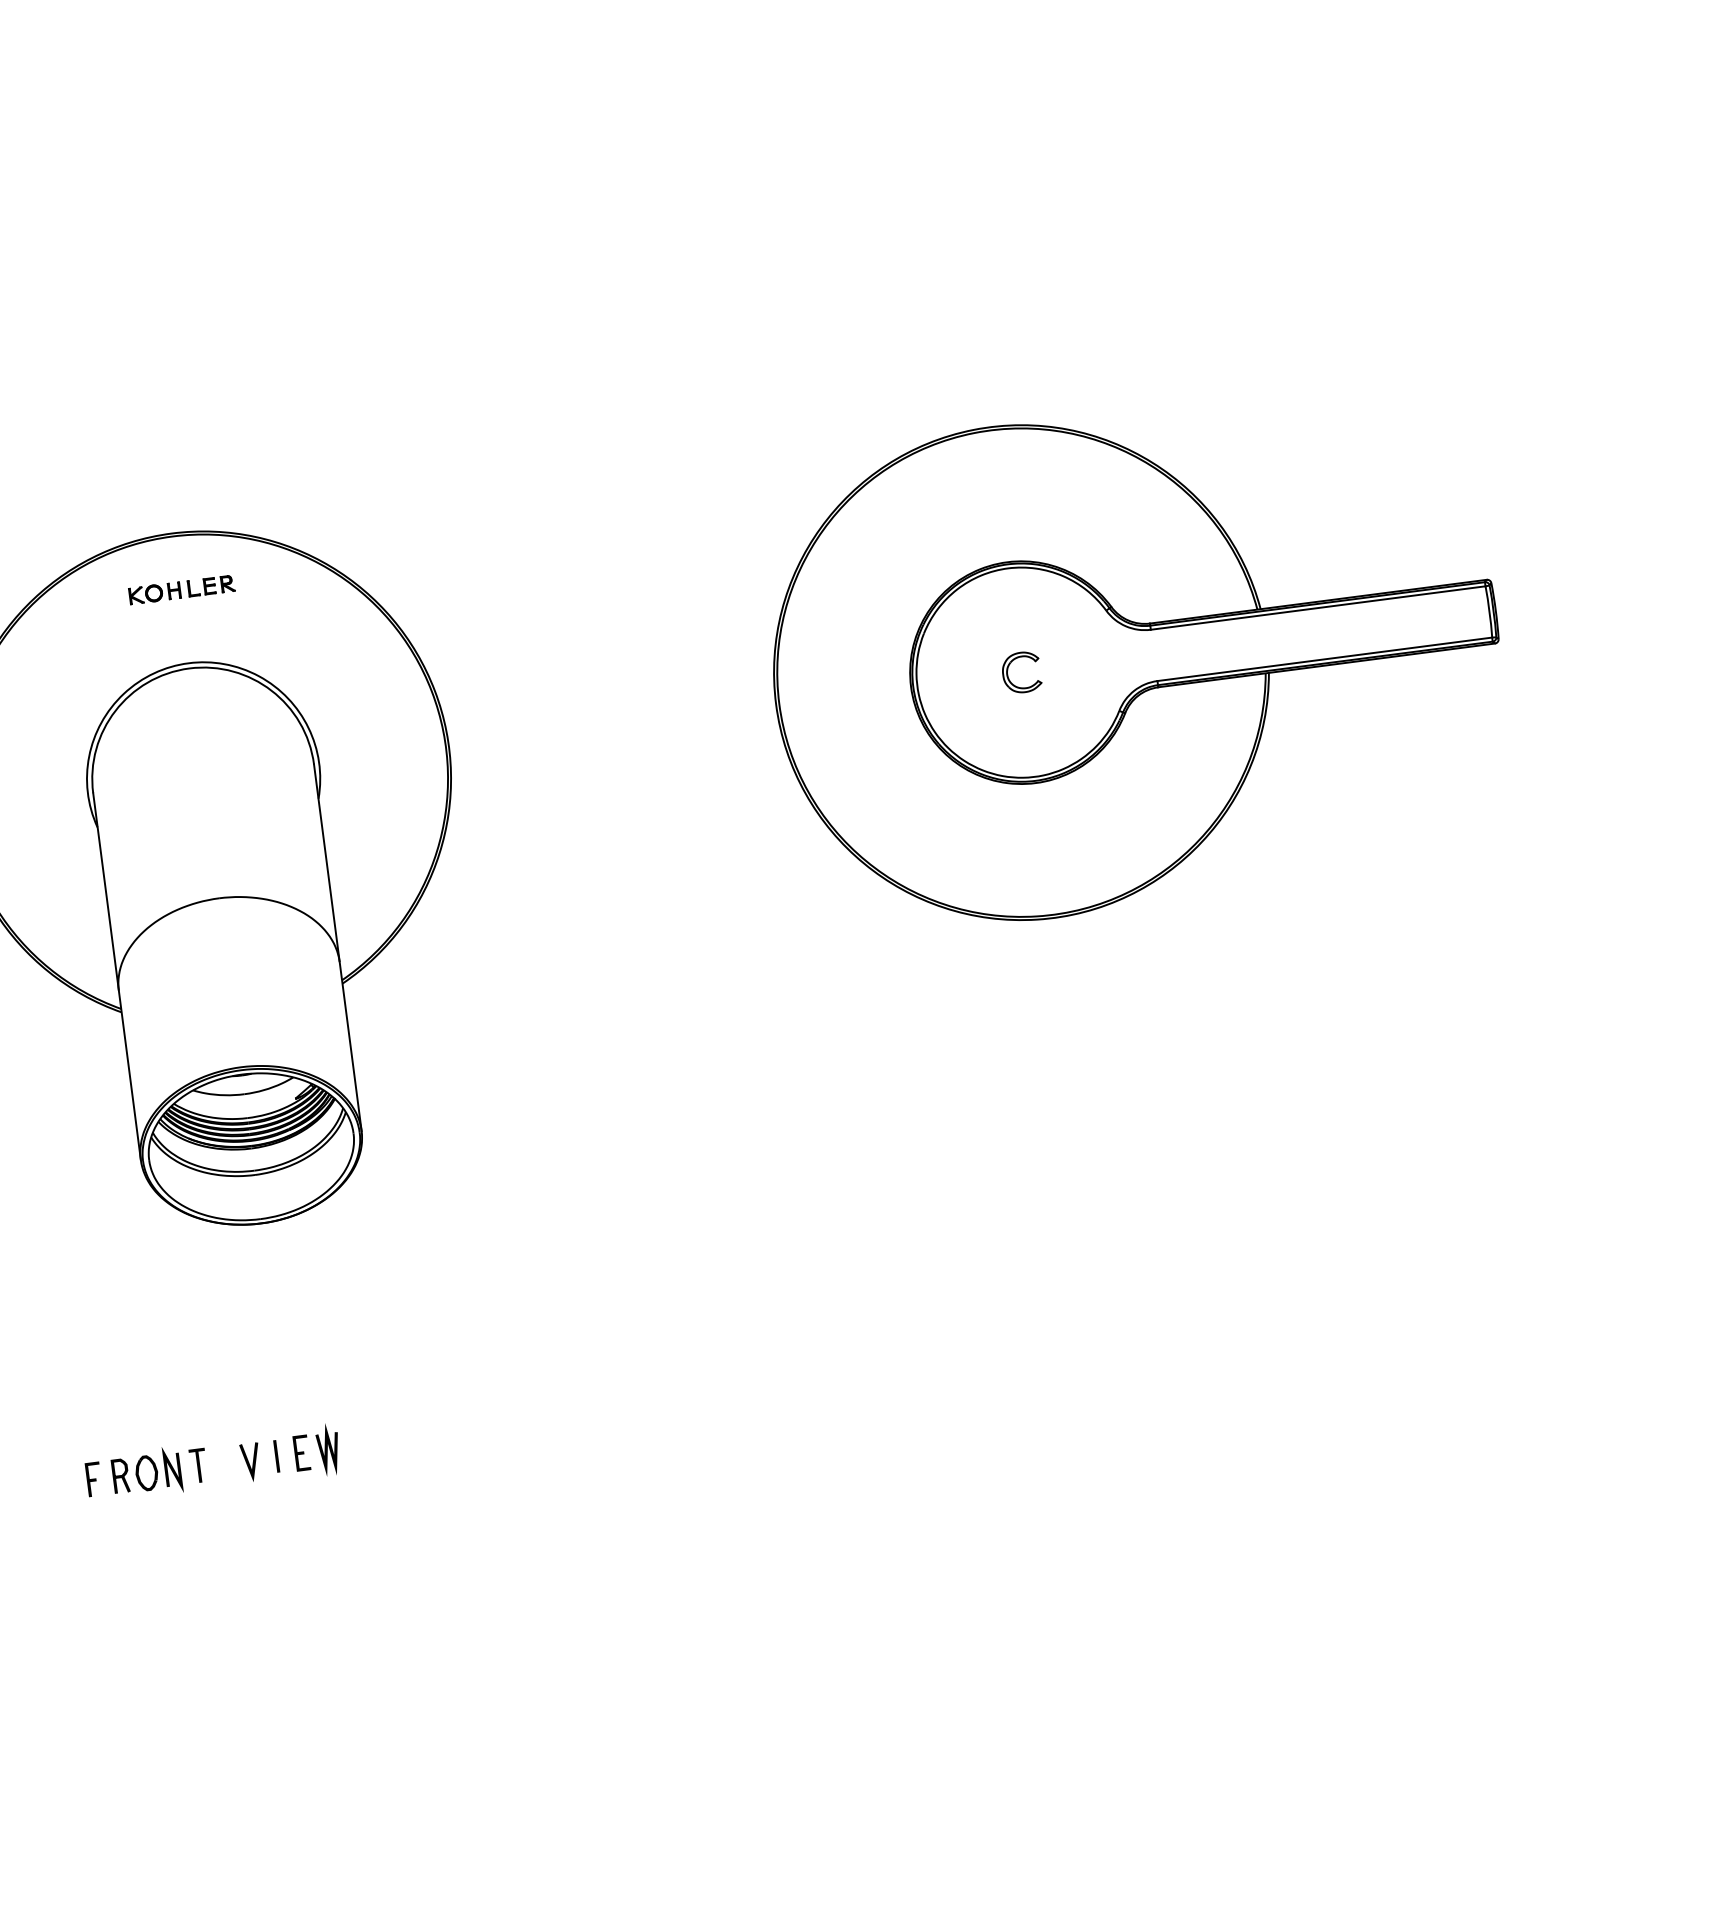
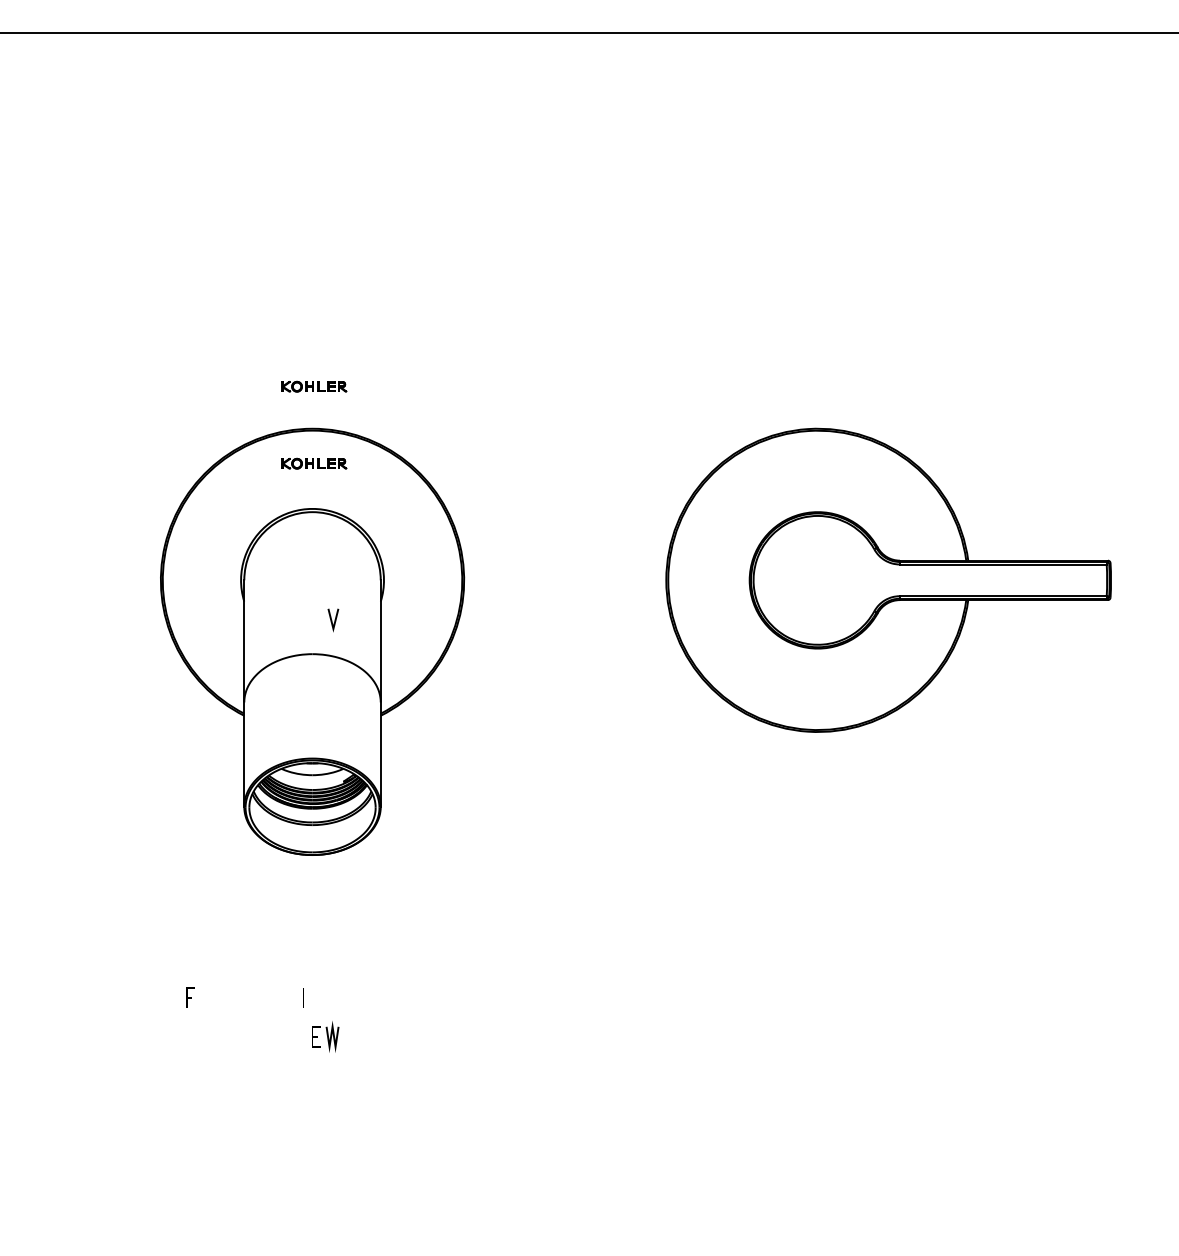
part: (166, 464) -> (314, 386), added
part: (1009, 676) -> (810, 581), removed
part: (317, 1450) -> (325, 1036), moved
line: (249, 1462) -> (332, 620), moved
part: (158, 1471) -> (230, 997), removed

